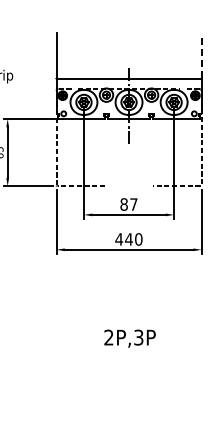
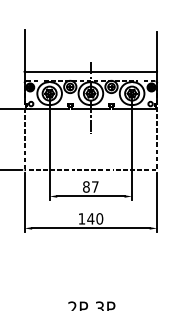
line: (201, 56) -> (157, 51), dashed -> solid
line: (128, 186) -> (90, 170), added
text: (119, 239) -> (82, 218), 440 -> 140

